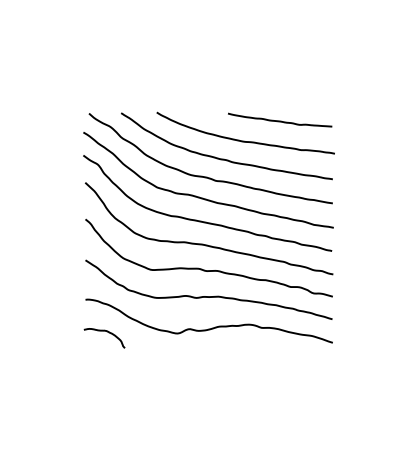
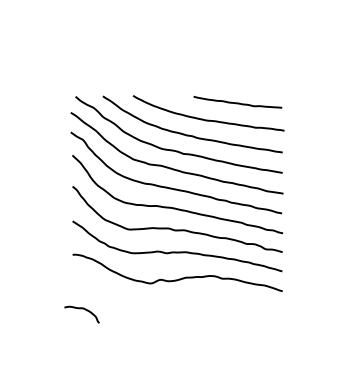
curve: (108, 333) -> (85, 310), moved

